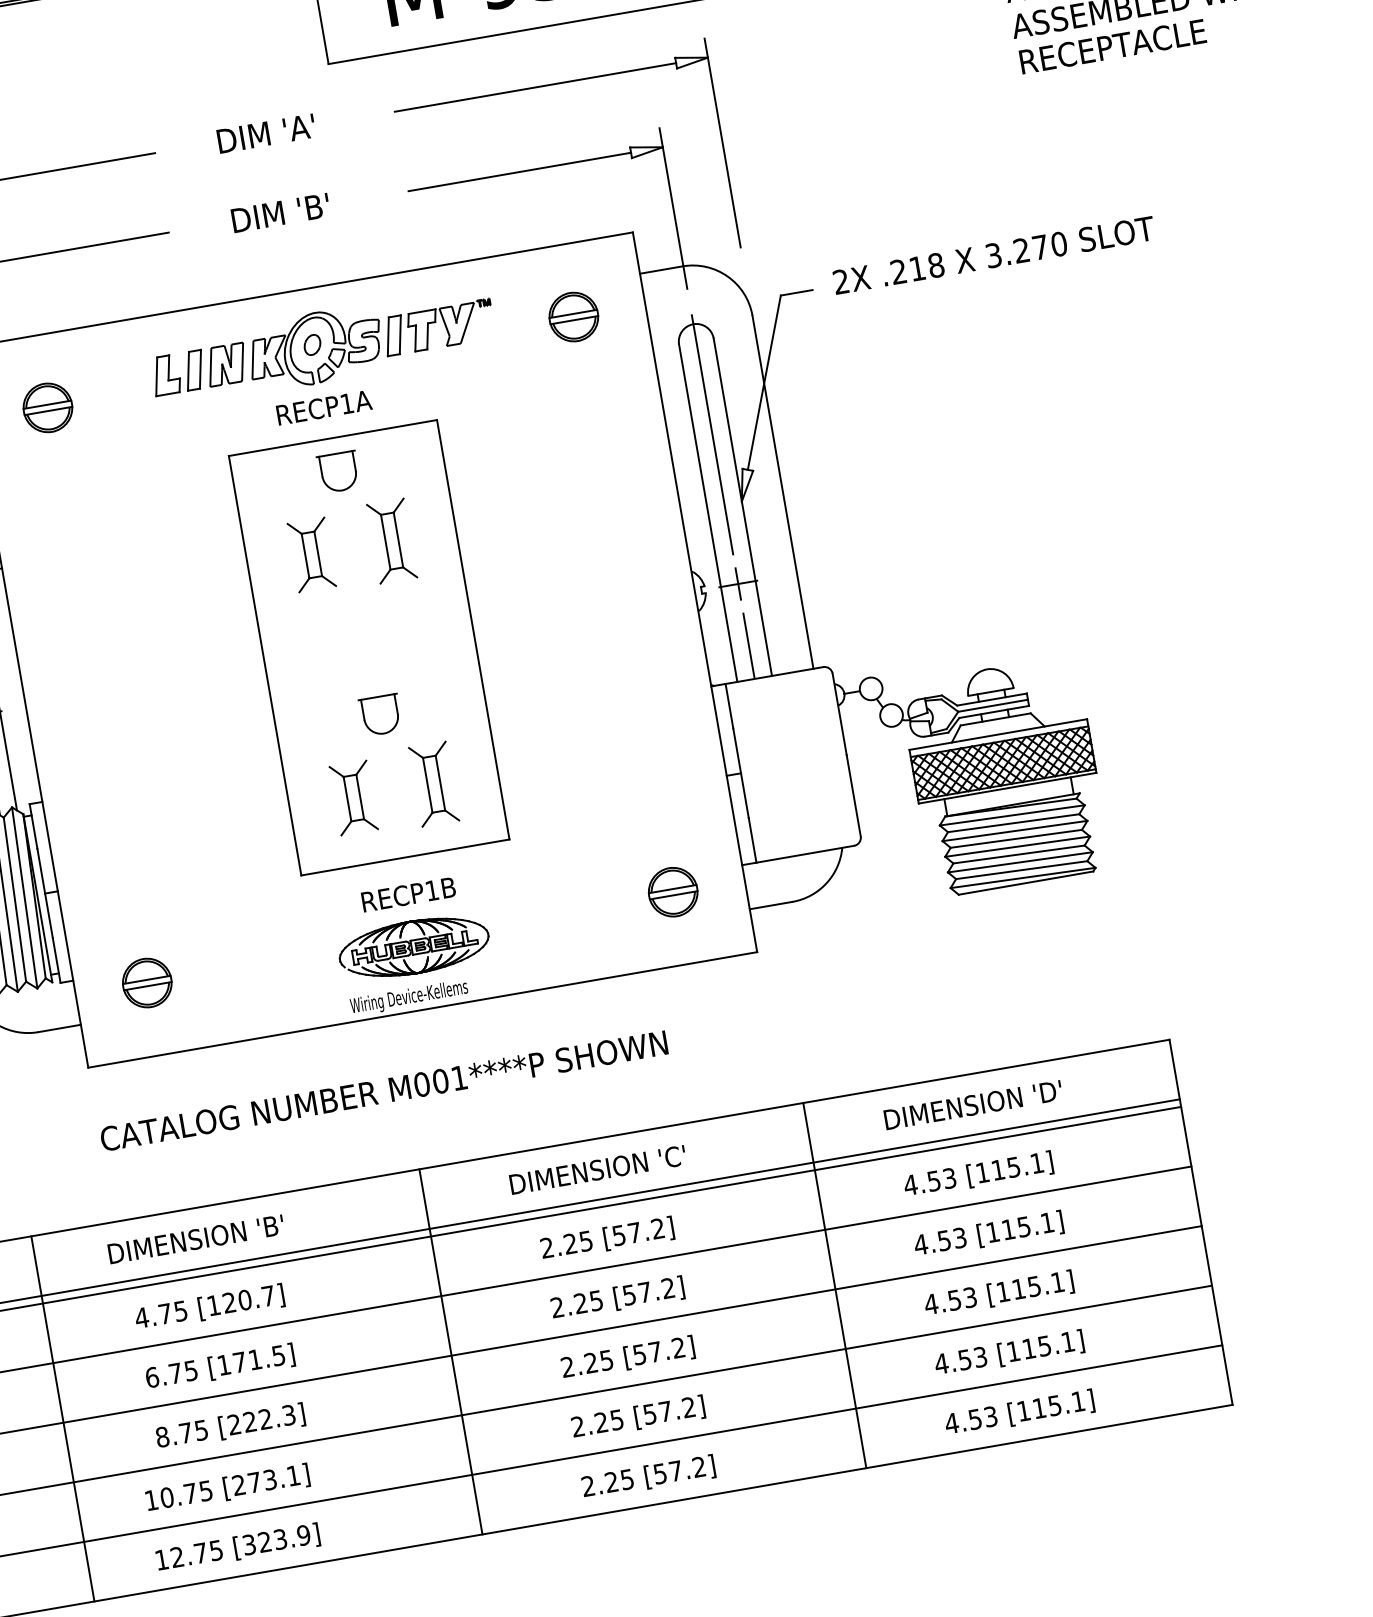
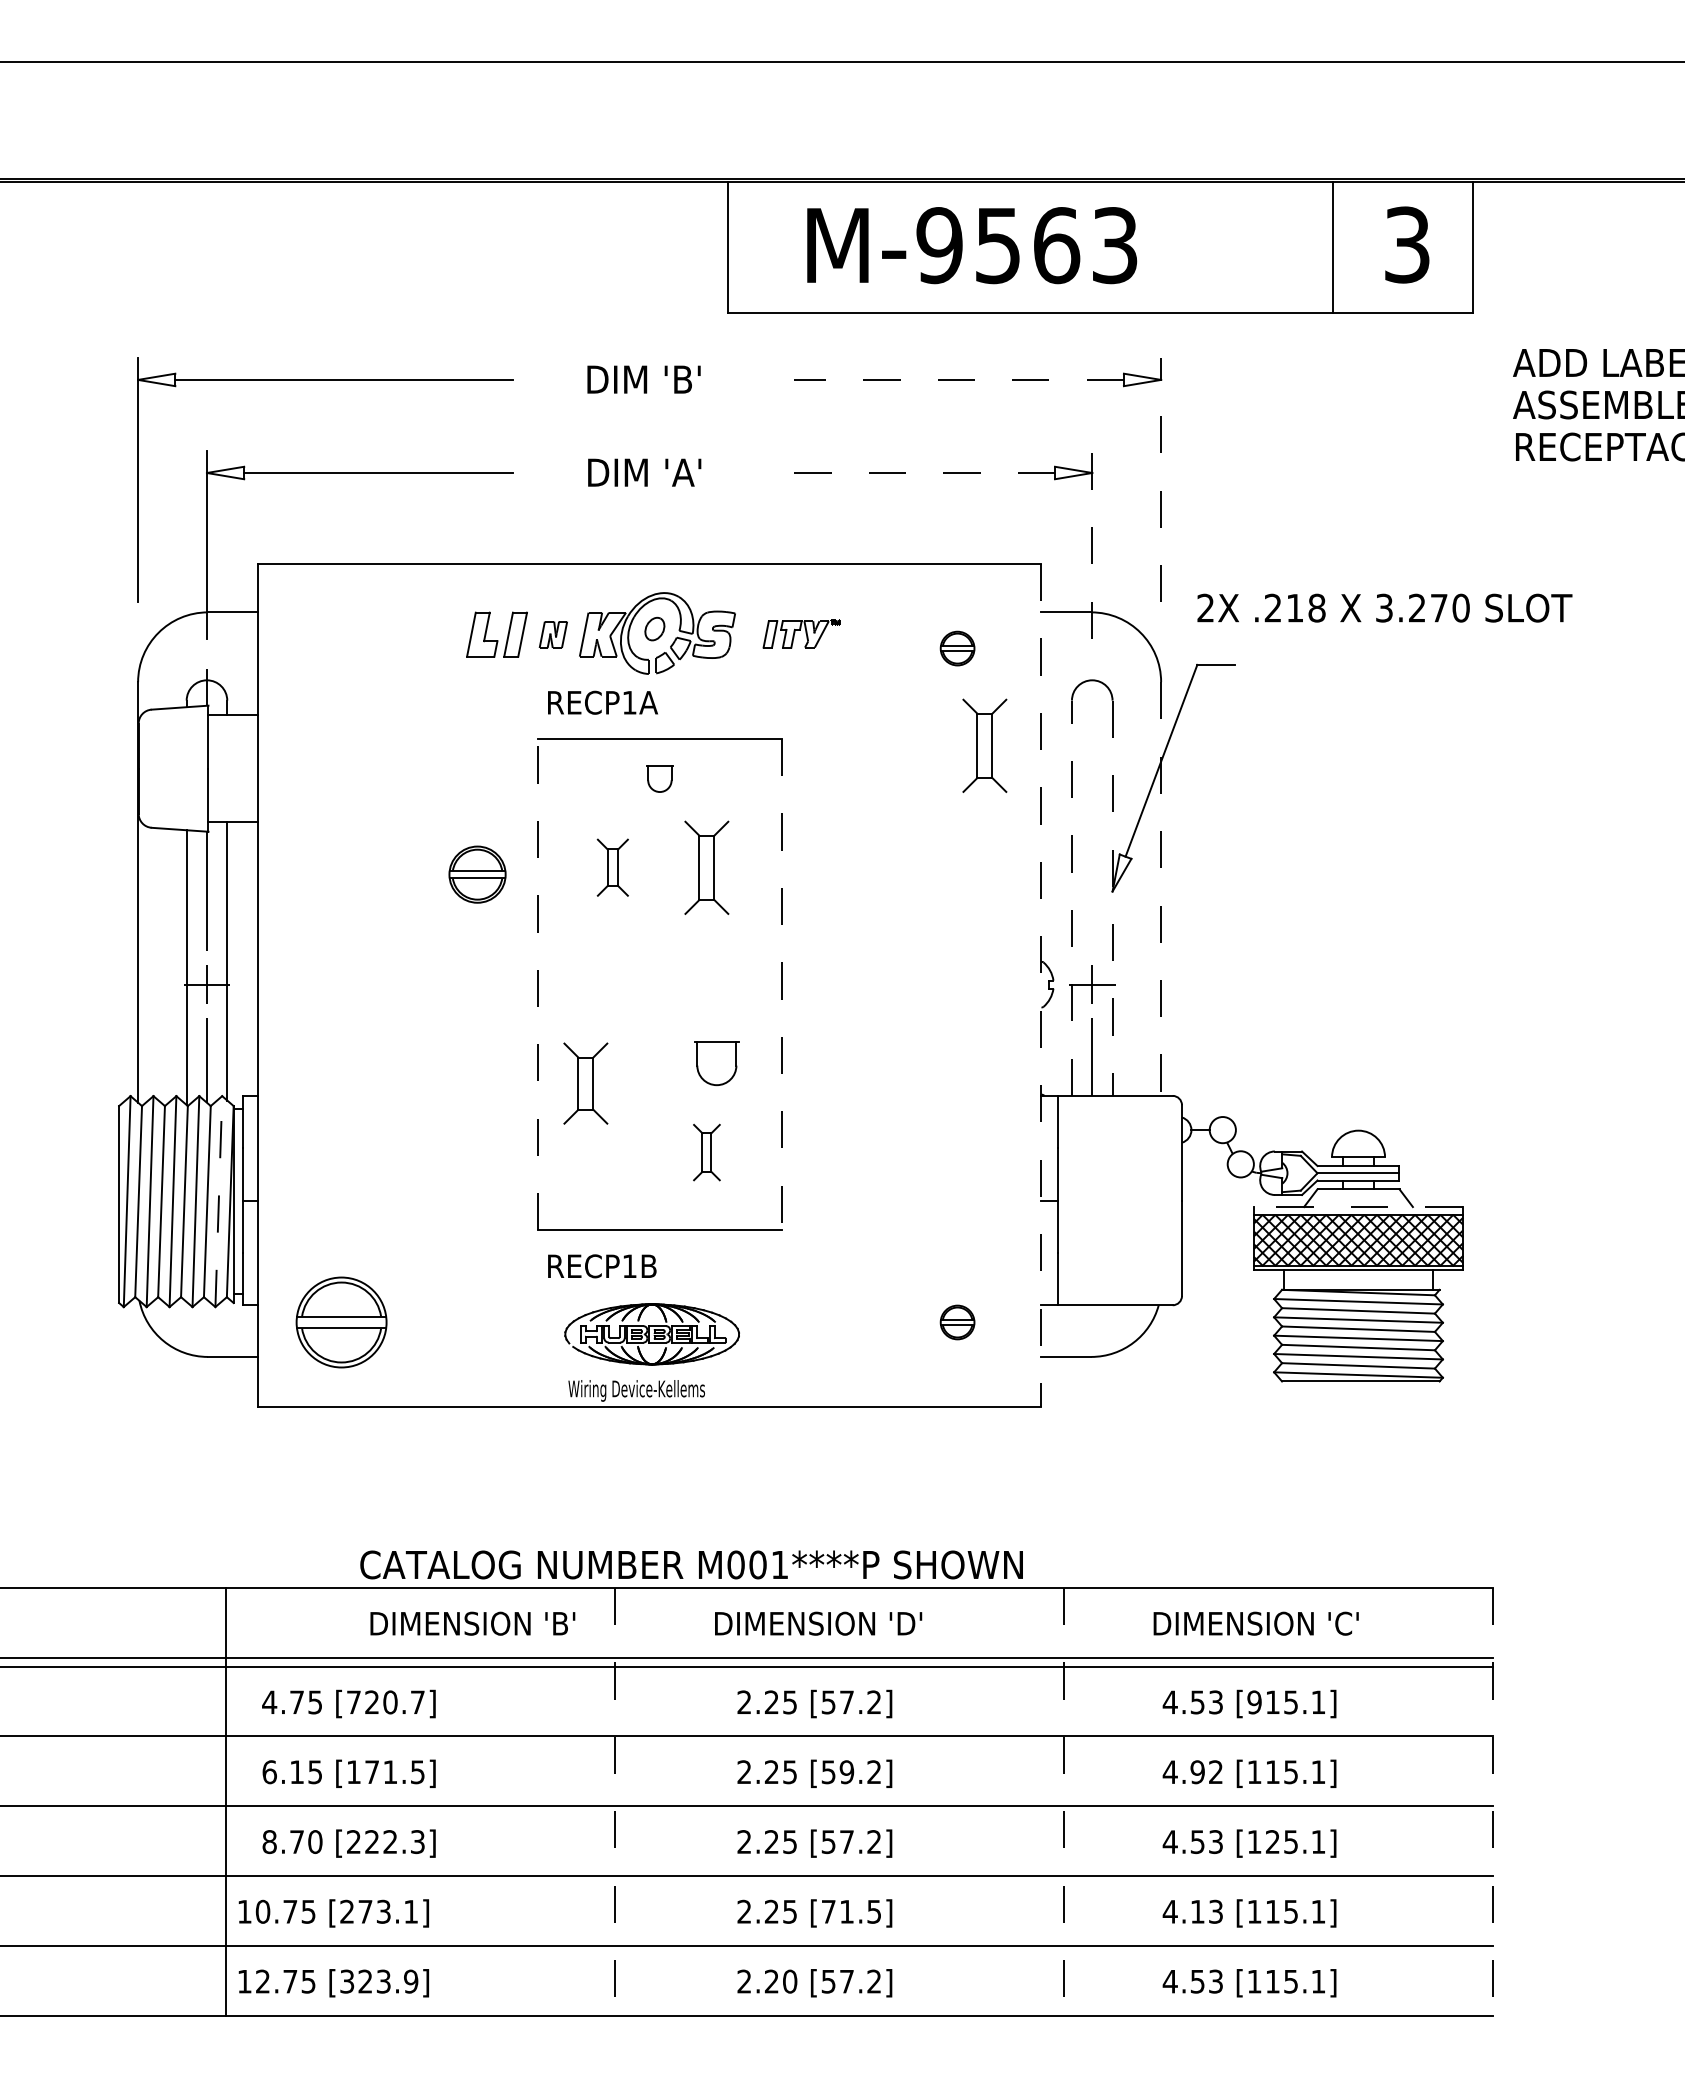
line: (535, 87) -> (959, 379), solid -> dashed
text: (299, 127) -> (682, 379), DIM 'A' -> DIM 'B'
line: (722, 142) -> (1161, 479), solid -> dashed
line: (519, 172) -> (924, 473), solid -> dashed
text: (313, 207) -> (683, 472), DIM 'B' -> DIM 'A'
line: (673, 208) -> (1092, 544), solid -> dashed
text: (993, 254) -> (1384, 607), moved
part: (573, 316) -> (957, 648), size x0.6
part: (438, 327) -> (801, 633), size x0.6
part: (226, 364) -> (553, 634), size x0.6
part: (611, 395) -> (984, 745), added
part: (47, 407) -> (477, 874), moved
text: (323, 407) -> (602, 702), moved
line: (712, 434) -> (1092, 809), removed
part: (338, 472) -> (659, 779), size x0.6
line: (783, 492) -> (1161, 889), solid -> dashed
line: (742, 507) -> (1112, 898), solid -> dashed
line: (707, 513) -> (1071, 898), solid -> dashed
part: (311, 554) -> (612, 867), size x0.7
line: (695, 592) -> (1041, 985), solid -> dashed
line: (472, 629) -> (781, 984), solid -> dashed
line: (264, 665) -> (537, 984), solid -> dashed
part: (380, 715) -> (716, 1063), moved
line: (998, 734) -> (1358, 1207), solid -> dashed
part: (433, 784) -> (706, 1152), size x0.6
part: (353, 798) -> (585, 1083), moved
part: (673, 892) -> (957, 1322), size x0.6
text: (408, 894) -> (602, 1266), moved
line: (24, 897) -> (218, 1201), solid -> dashed
part: (147, 983) -> (341, 1322), size x1.6
text: (383, 1090) -> (691, 1564), moved
text: (1050, 1091) -> (1347, 1623), DIMENSION 'D' -> DIMENSION 'C'
text: (676, 1156) -> (909, 1623), DIMENSION 'C' -> DIMENSION 'D'
text: (982, 1172) -> (1254, 1702), [115.1] -> [915.1]
line: (1201, 1222) -> (1493, 1801), solid -> dashed
text: (195, 1239) -> (472, 1623), moved
text: (951, 1239) -> (1206, 1772), 4.53 -> 4.92
line: (835, 1285) -> (1064, 1801), solid -> dashed
text: (1018, 1288) -> (1272, 1841), [115.1] -> [125.1]
text: (644, 1292) -> (846, 1772), [57.2] -> [59.2]
text: (213, 1304) -> (353, 1701), [120.7] -> [720.7]
line: (450, 1351) -> (614, 1801), solid -> dashed
text: (964, 1359) -> (1197, 1911), 4.53 -> 4.13
text: (175, 1372) -> (296, 1771), 6.75 -> 6.15
text: (668, 1410) -> (850, 1911), [57.2] -> [71.5]
line: (62, 1418) -> (225, 1801), moved
text: (201, 1430) -> (315, 1842), 8.75 -> 8.70
text: (627, 1479) -> (790, 1981), 2.25 -> 2.20

